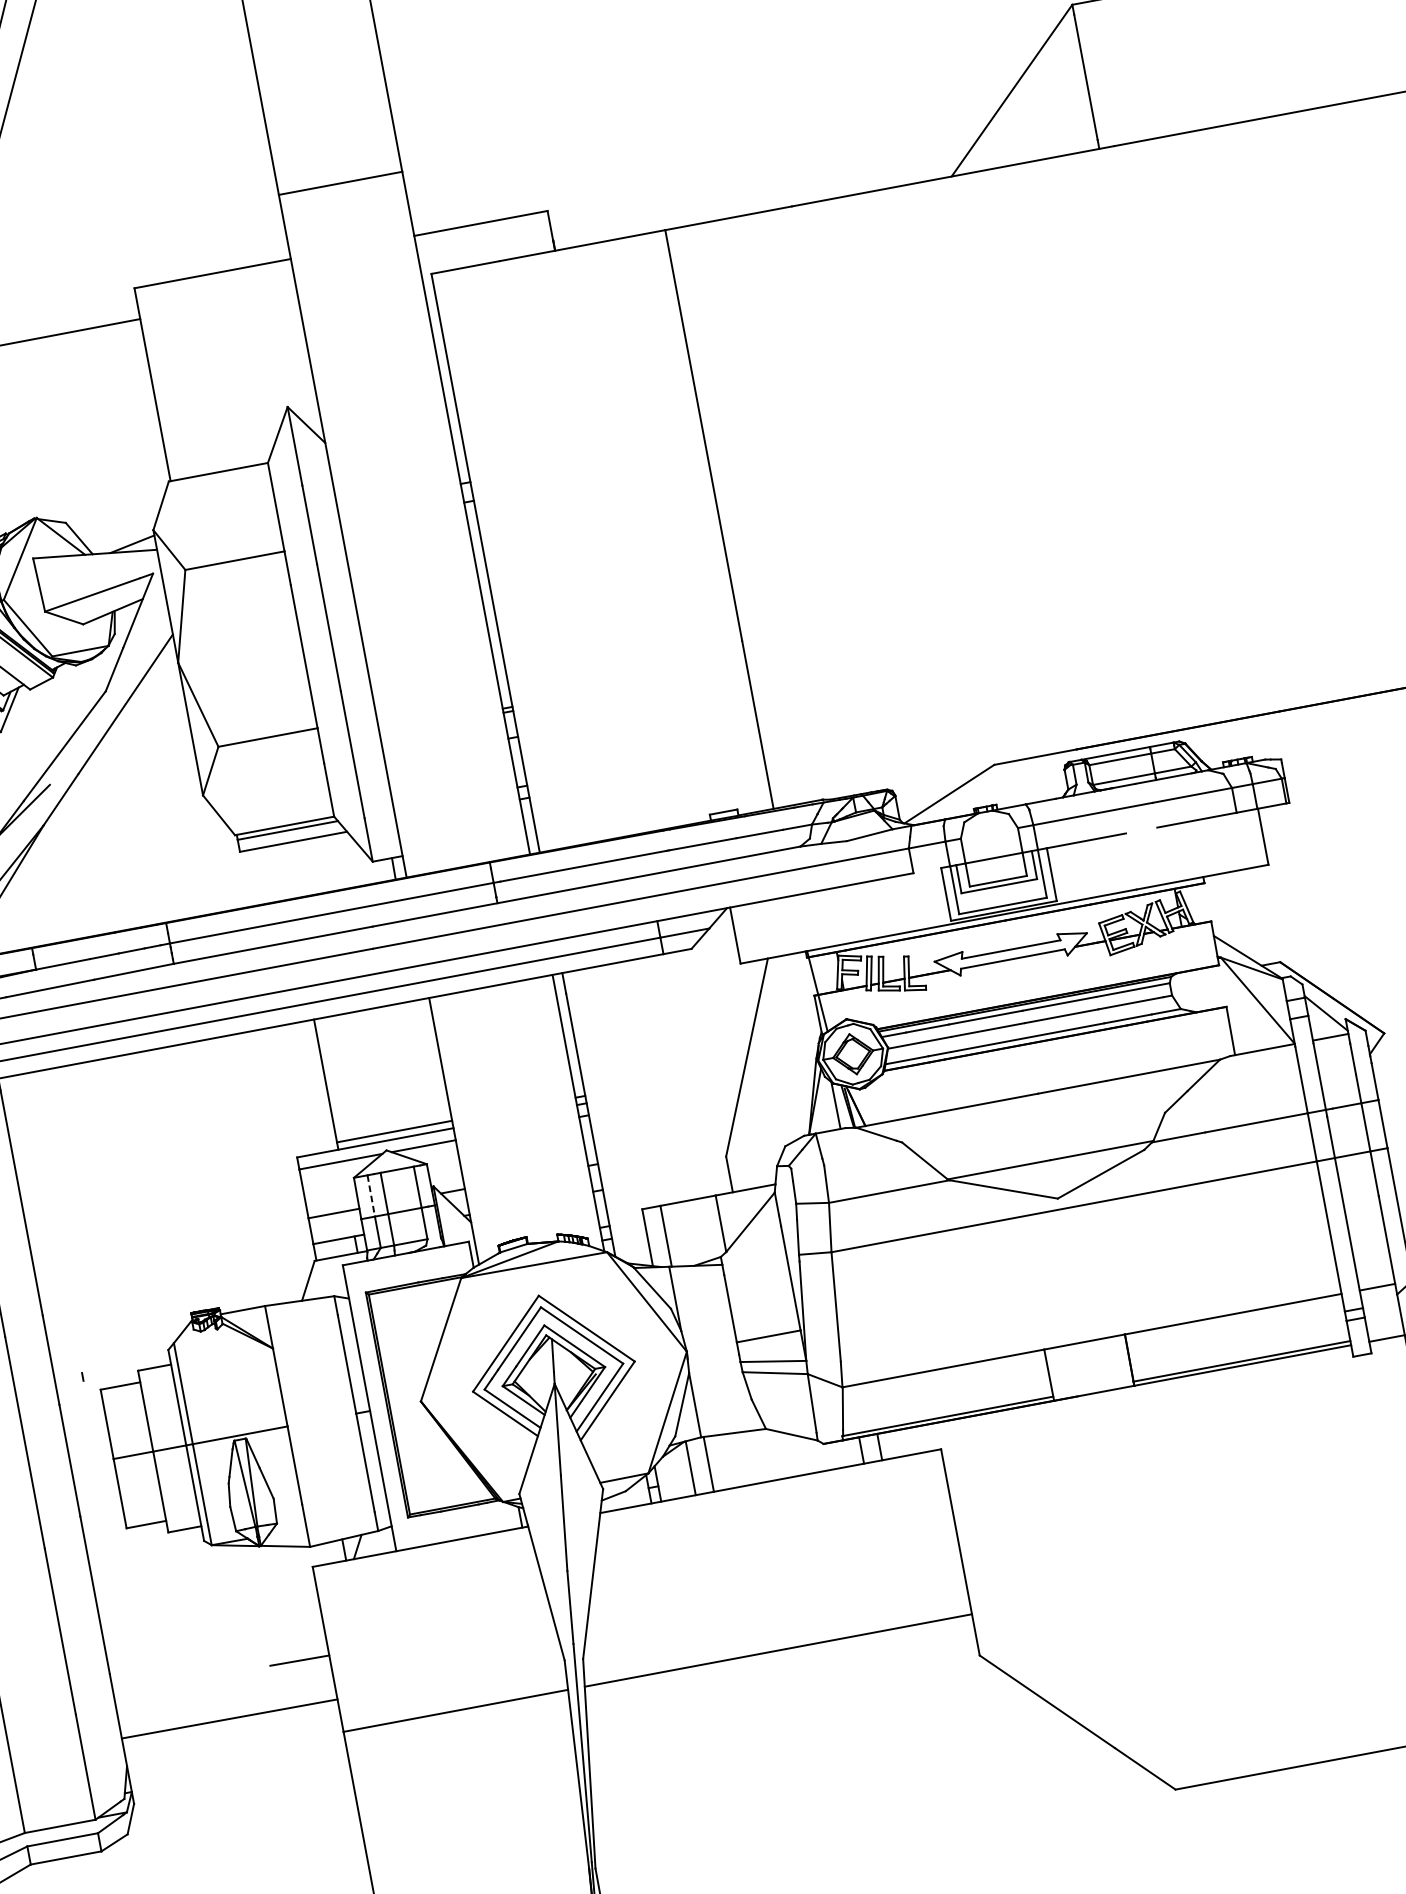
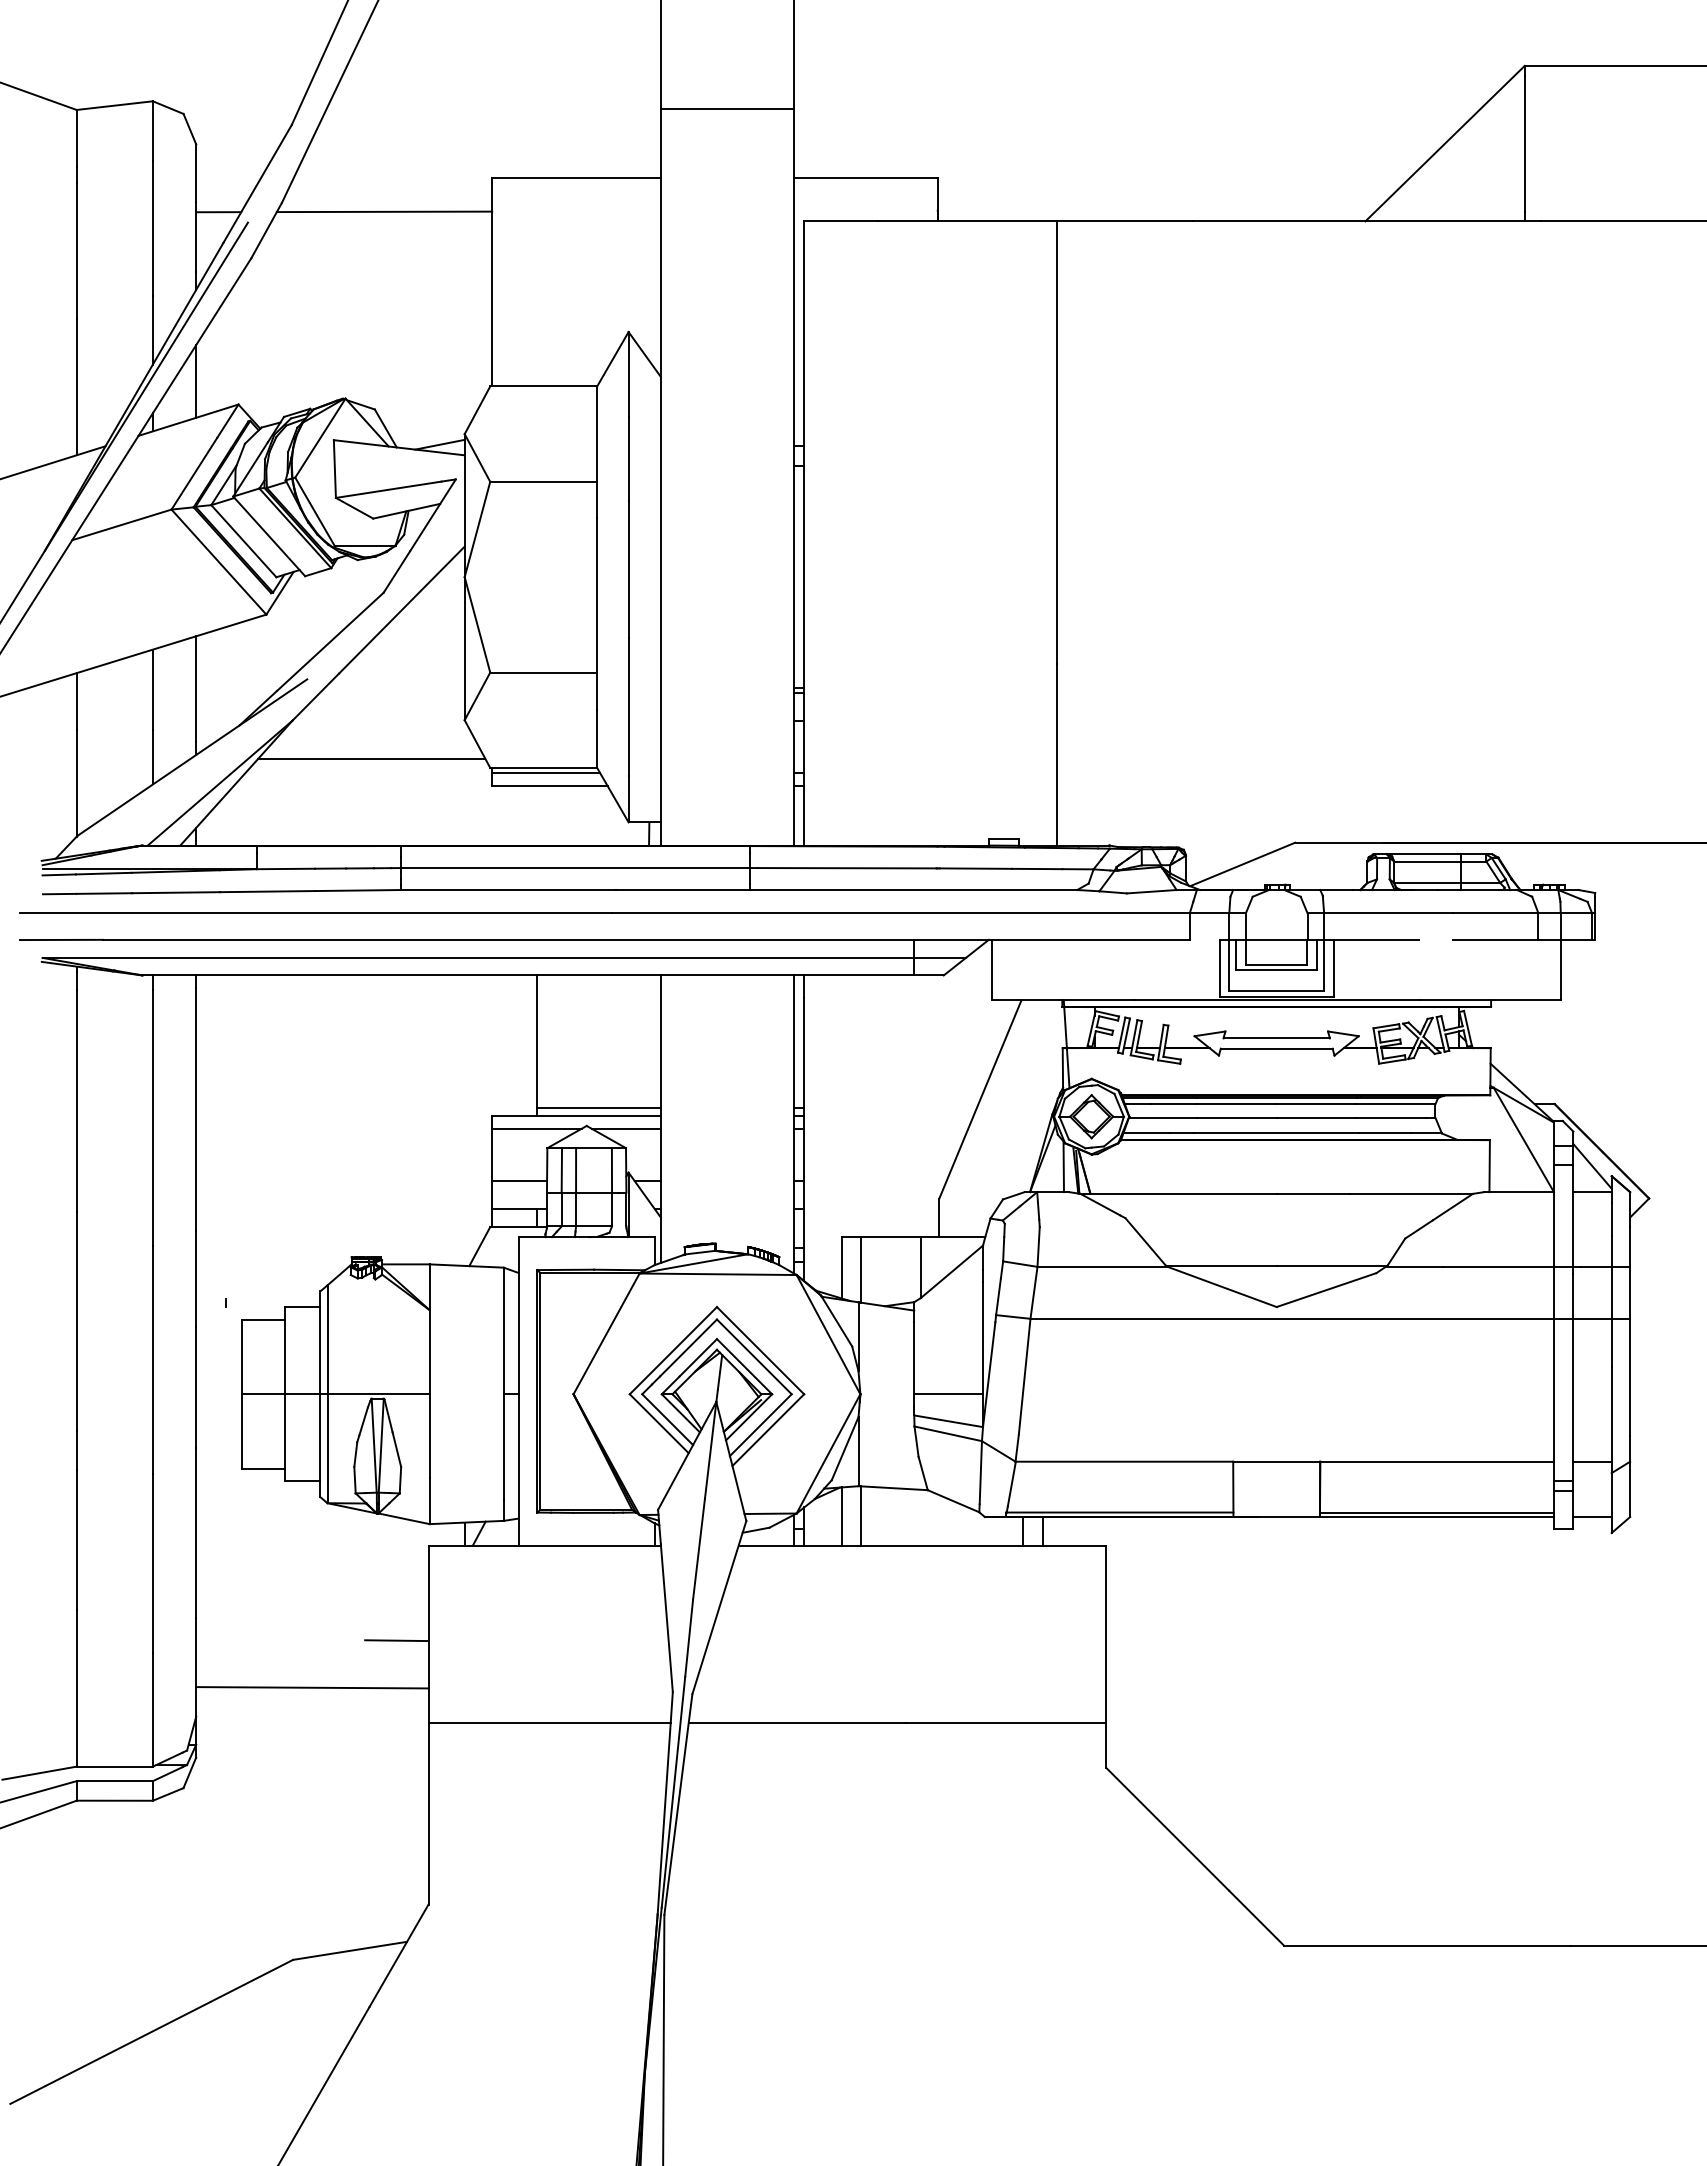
line: (123, 847) -> (371, 758), added
line: (370, 1196) -> (561, 1170), dashed -> solid

